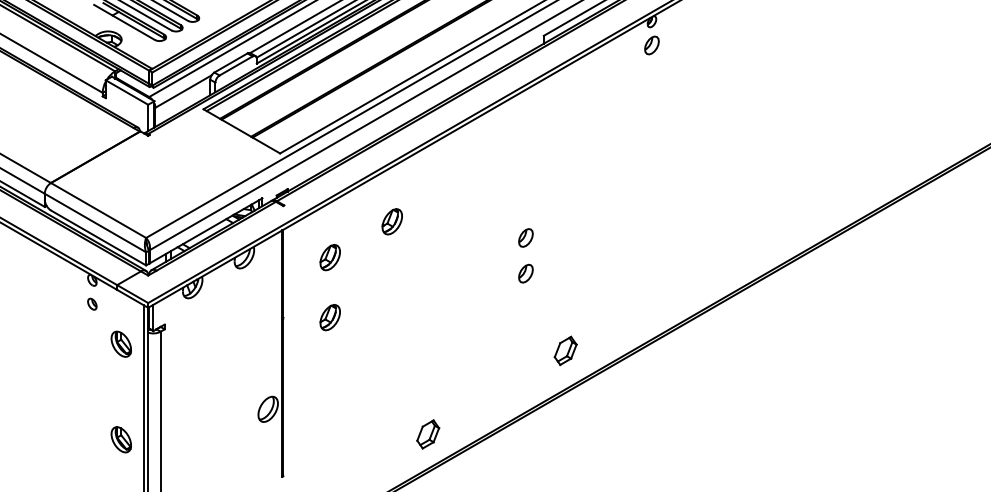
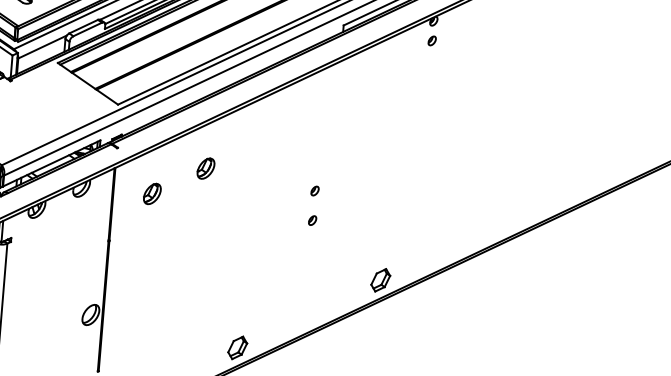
part: (651, 45) -> (431, 40), size x0.62
part: (525, 237) -> (314, 190), size x0.62
part: (525, 273) -> (312, 220), size x0.62
part: (329, 317) -> (147, 243), removed
part: (565, 350) -> (380, 279), moved
part: (428, 434) -> (237, 347), moved

